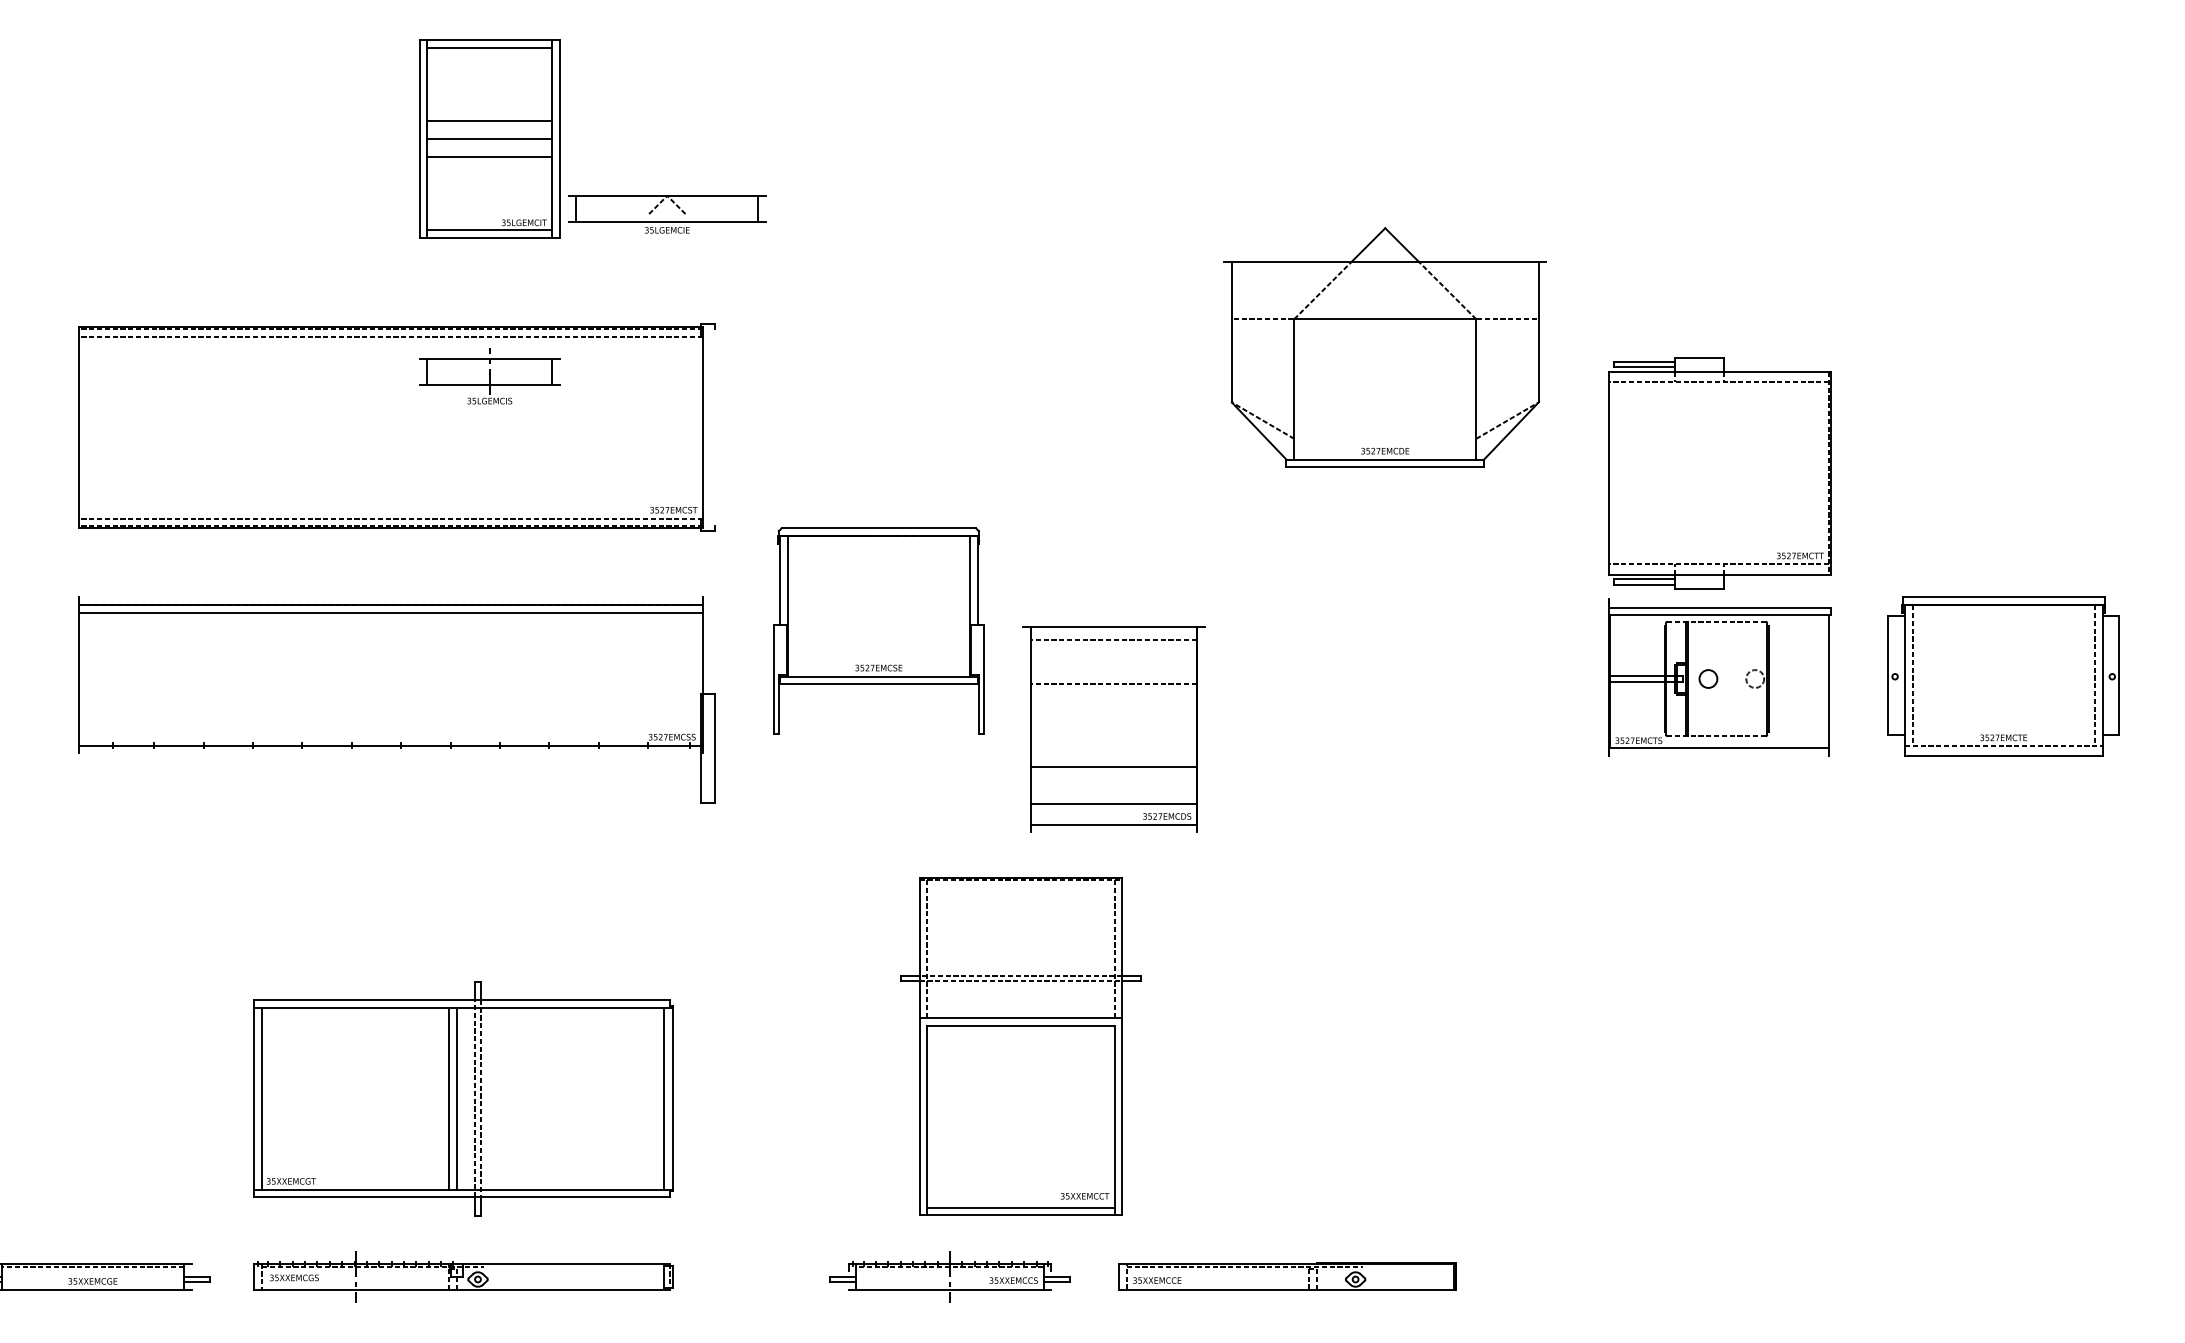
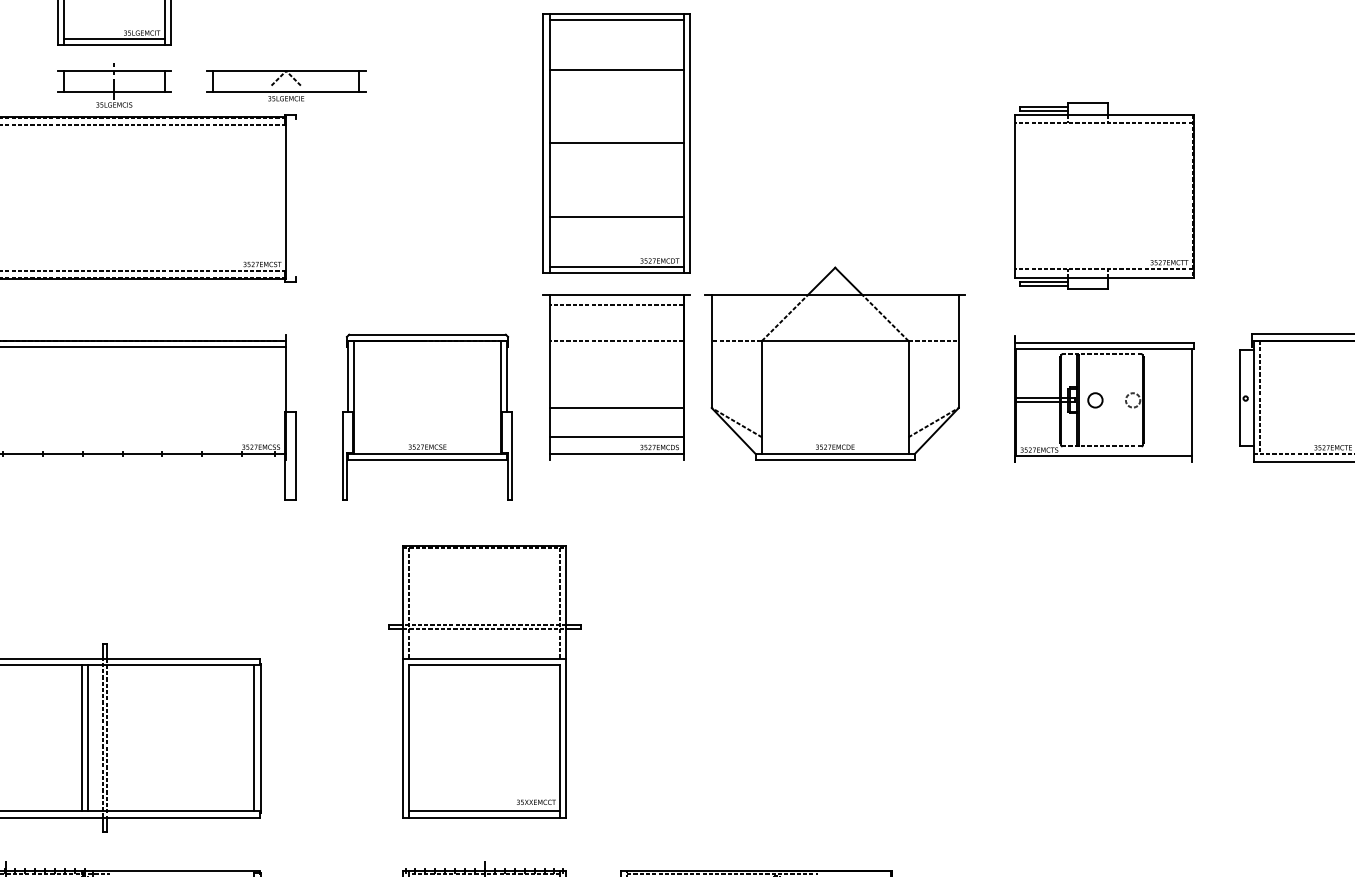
part: (667, 214) -> (286, 85), moved
part: (1384, 347) -> (834, 363), moved
part: (1113, 359) -> (616, 143), added
part: (489, 376) -> (114, 85), moved
part: (1719, 473) -> (1104, 196), moved
part: (878, 630) -> (427, 416), moved
part: (1113, 729) -> (616, 377), moved
part: (1020, 1046) -> (484, 681), moved

